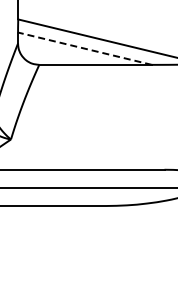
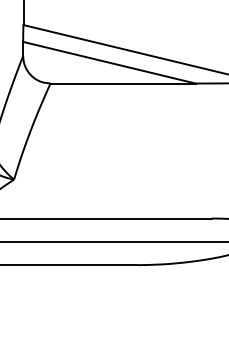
line: (85, 48) -> (109, 62), dashed -> solid

